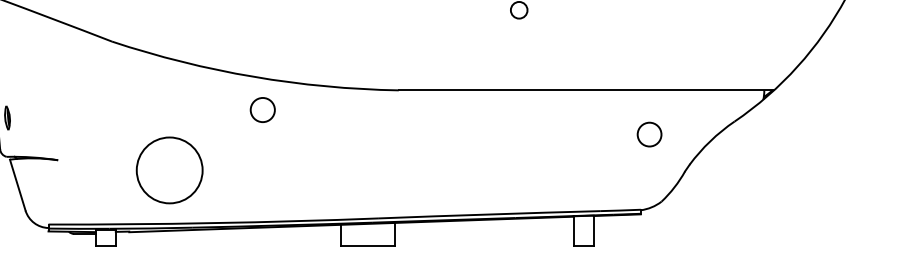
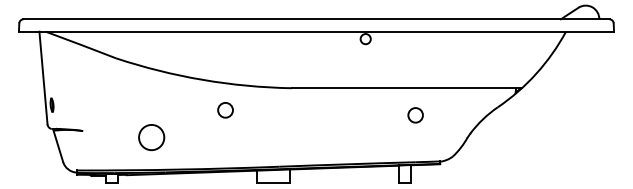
circle: (262, 110) -> (225, 110), moved
circle: (649, 134) -> (415, 115), moved
circle: (169, 170) -> (151, 137), size x0.62

